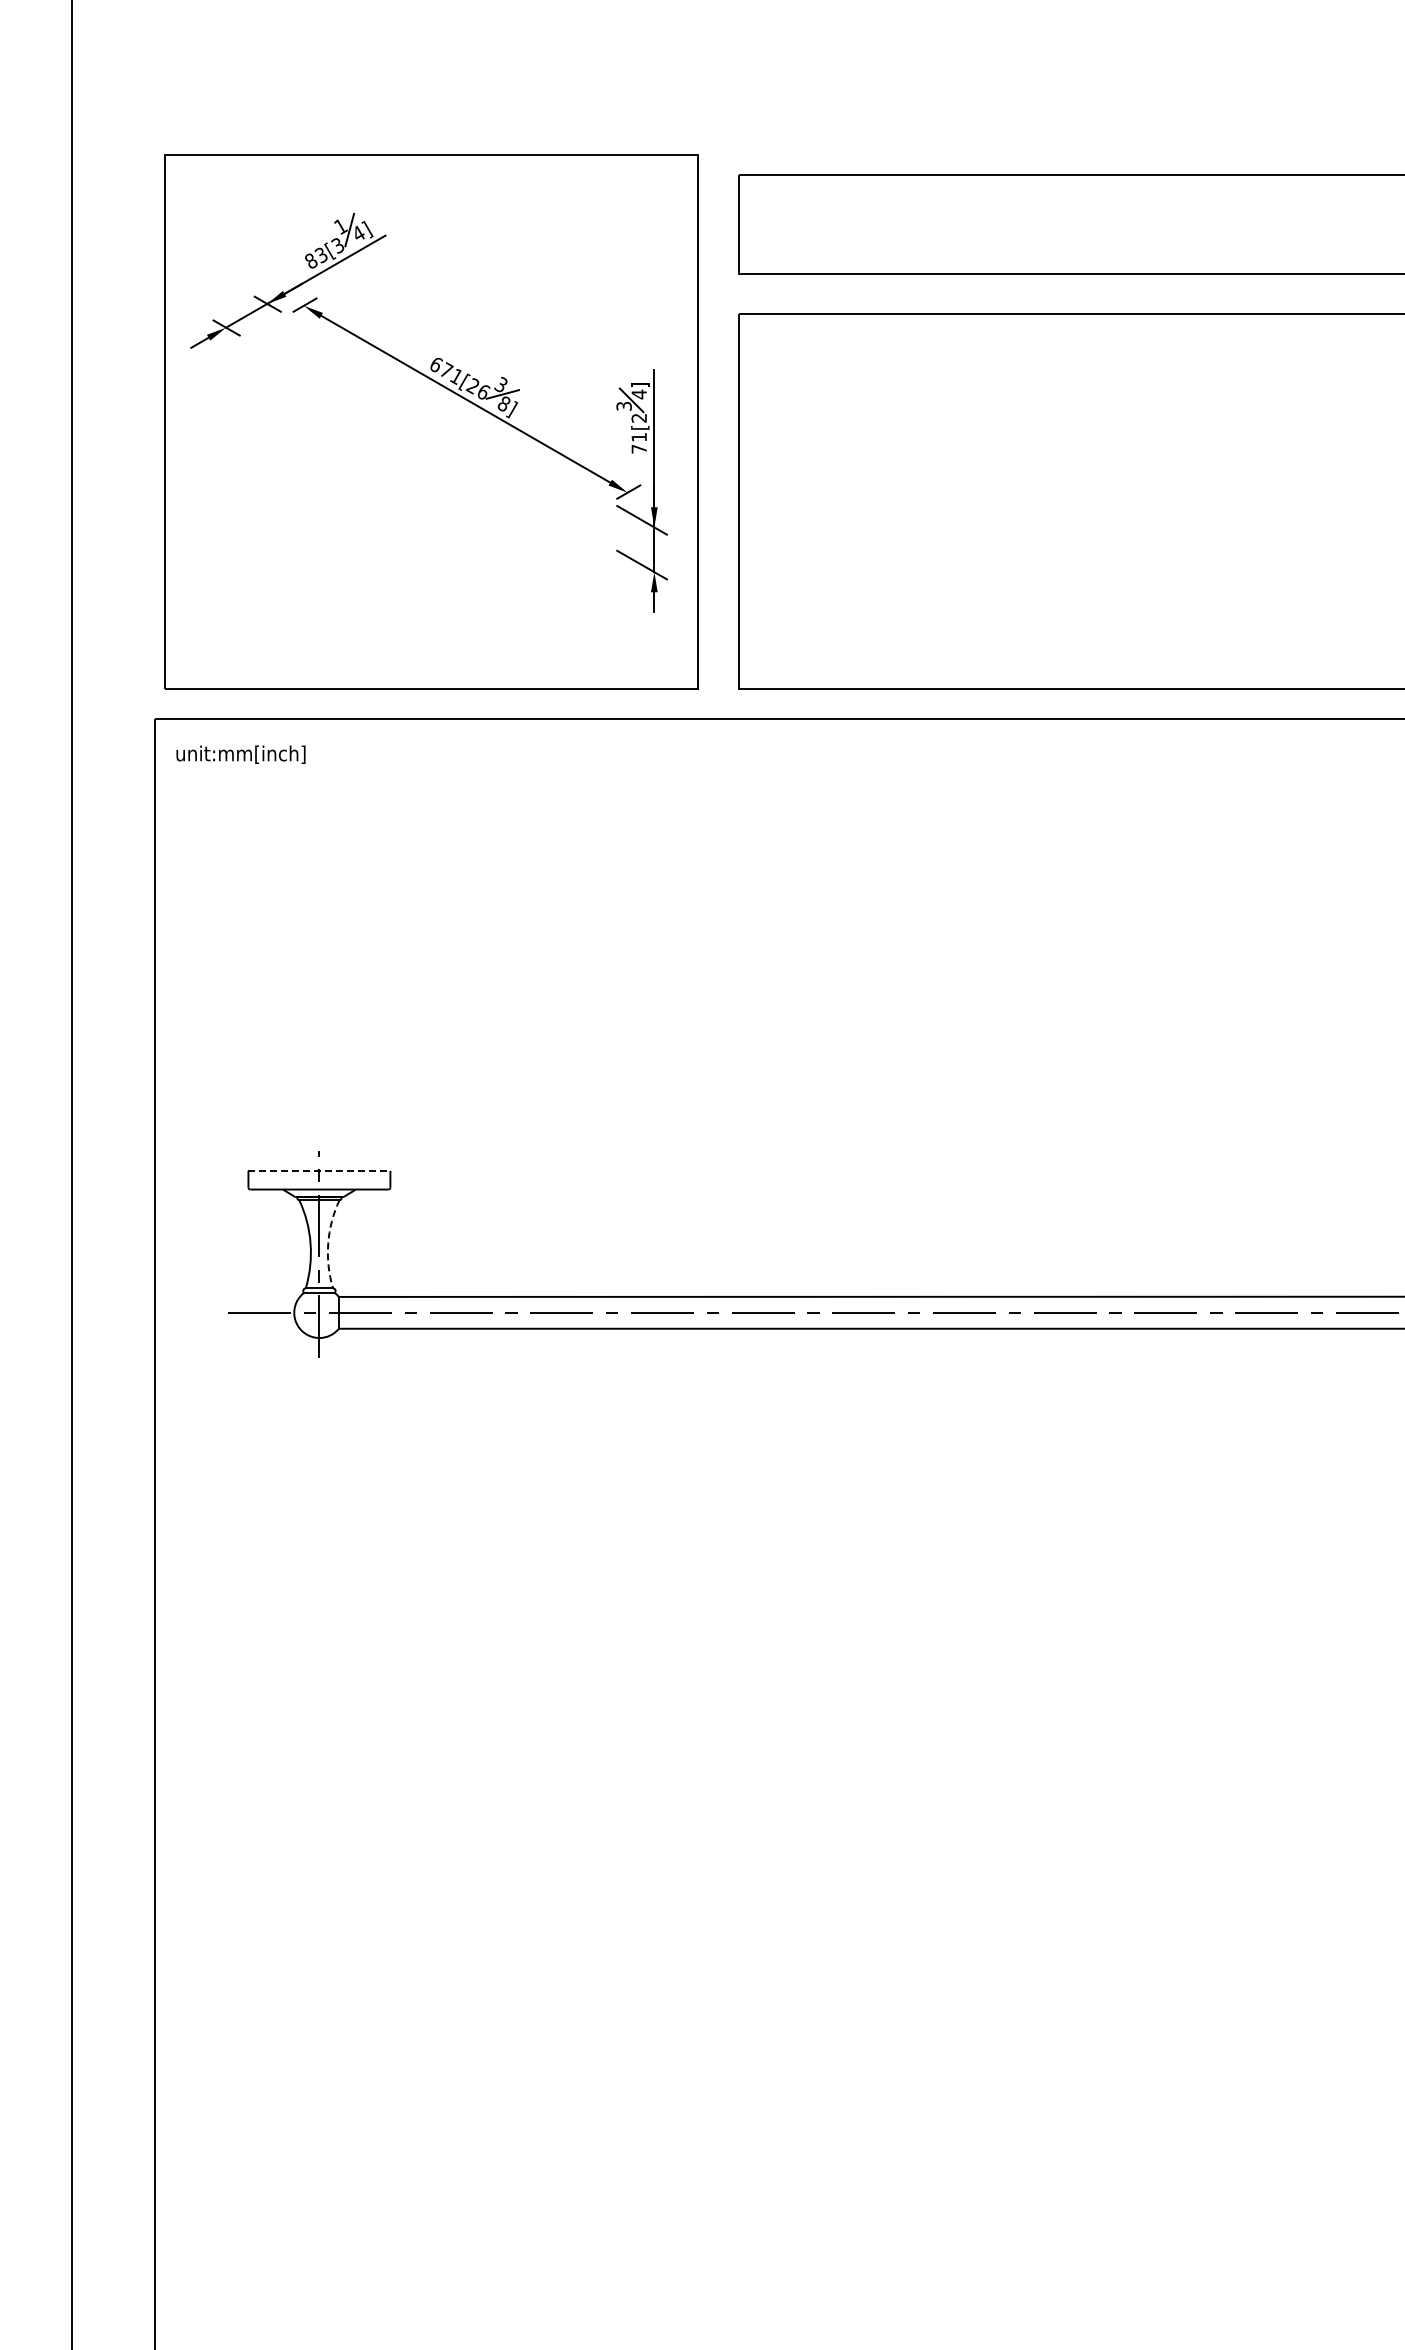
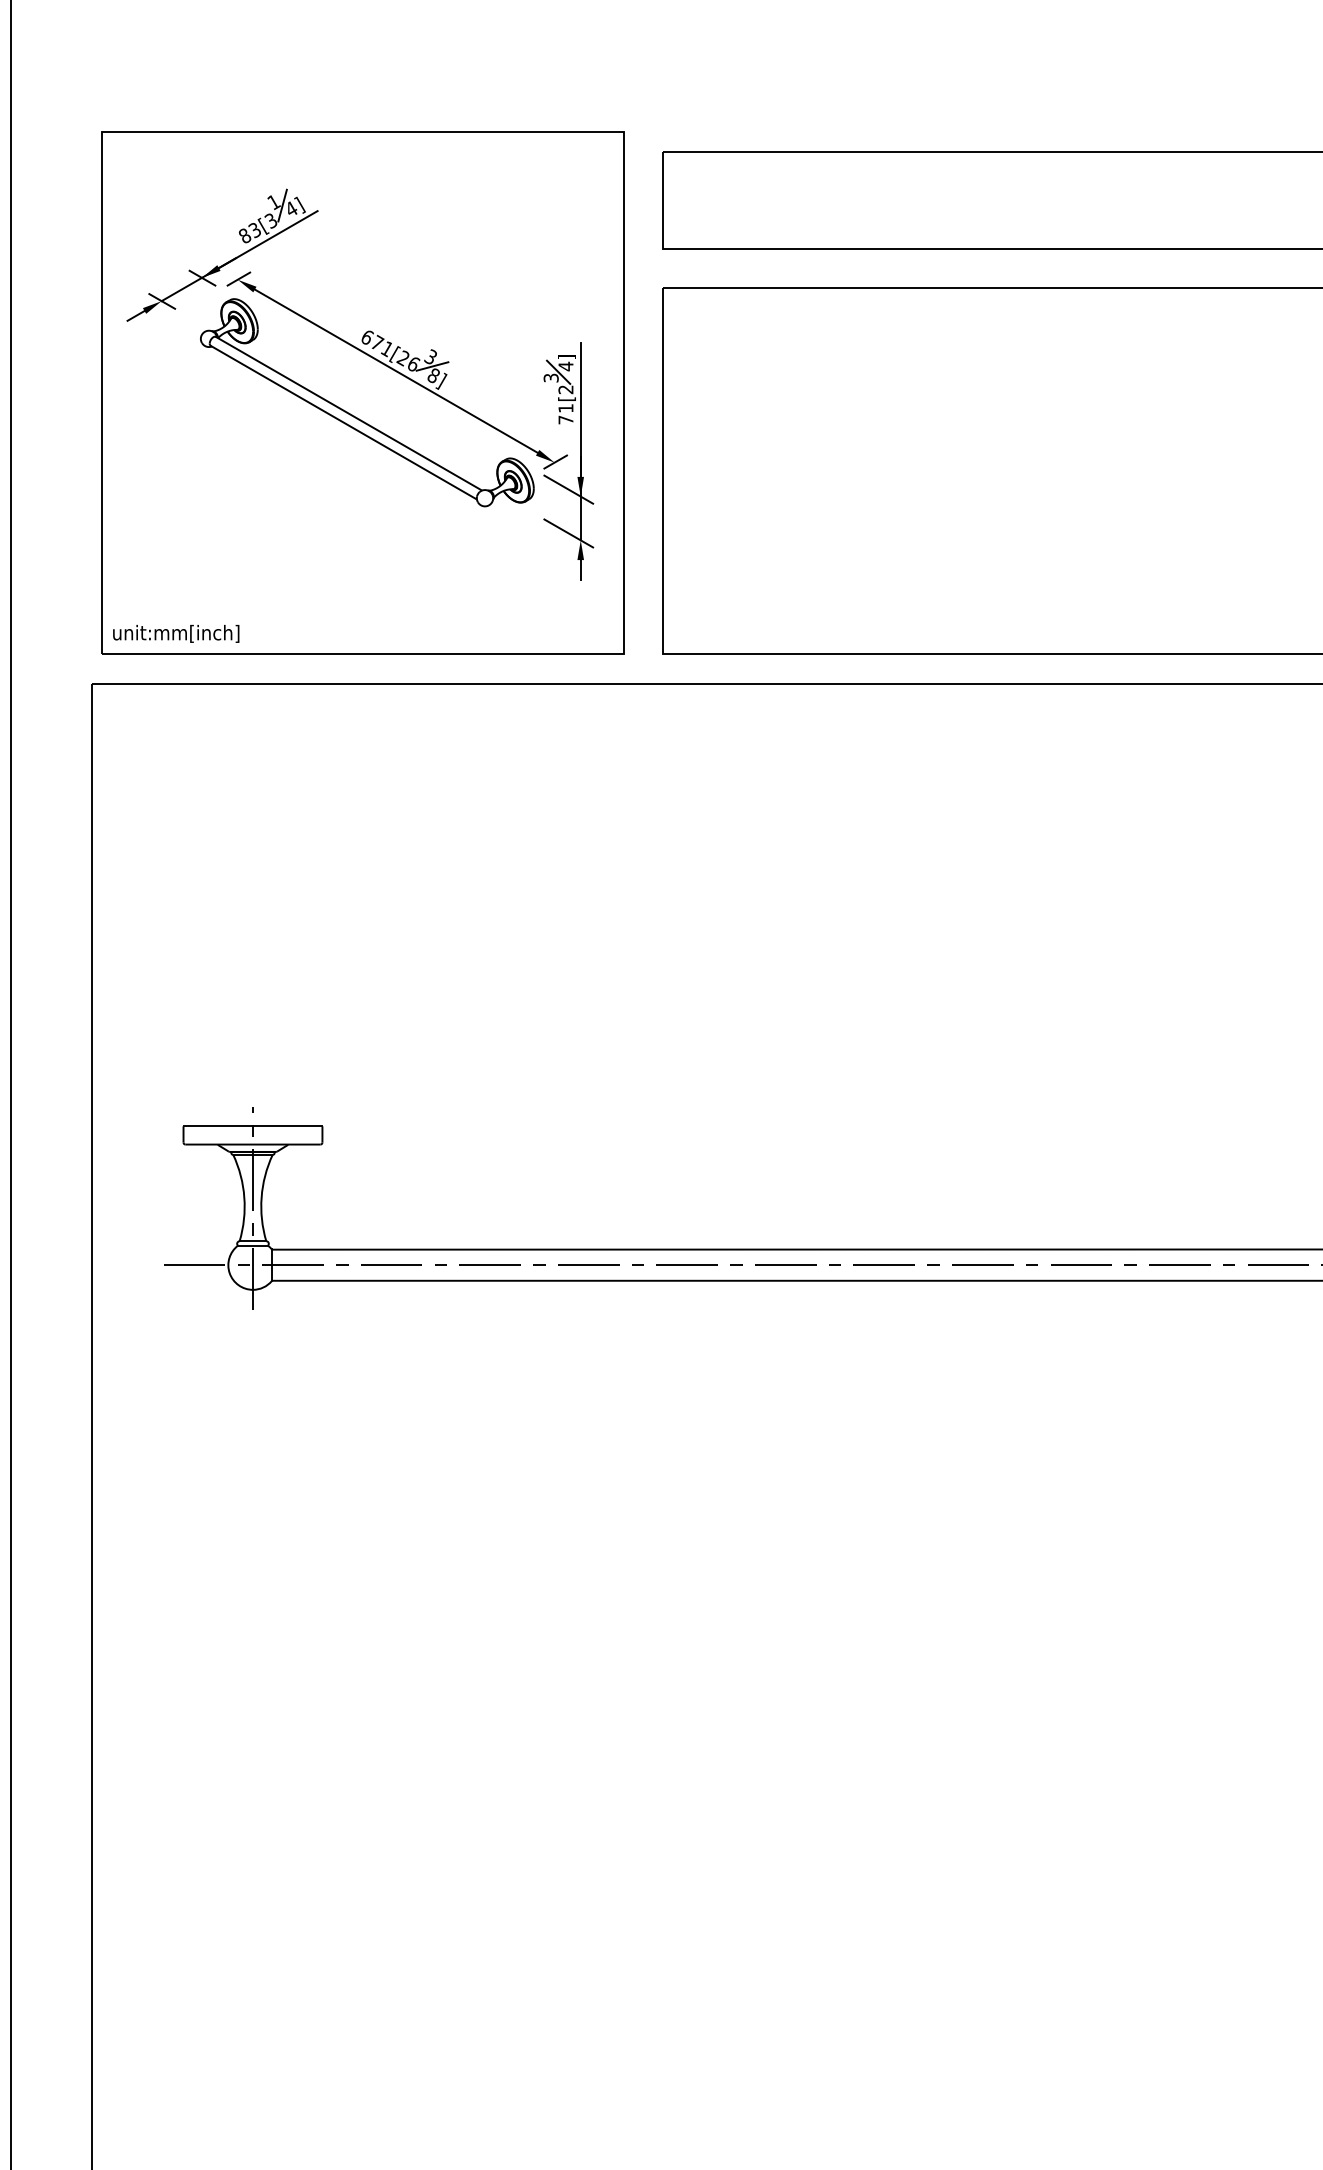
part: (426, 446) -> (357, 417), added
text: (240, 754) -> (175, 633), moved
line: (319, 1170) -> (253, 1125), dashed -> solid
arc: (328, 1243) -> (261, 1197), dashed -> solid

